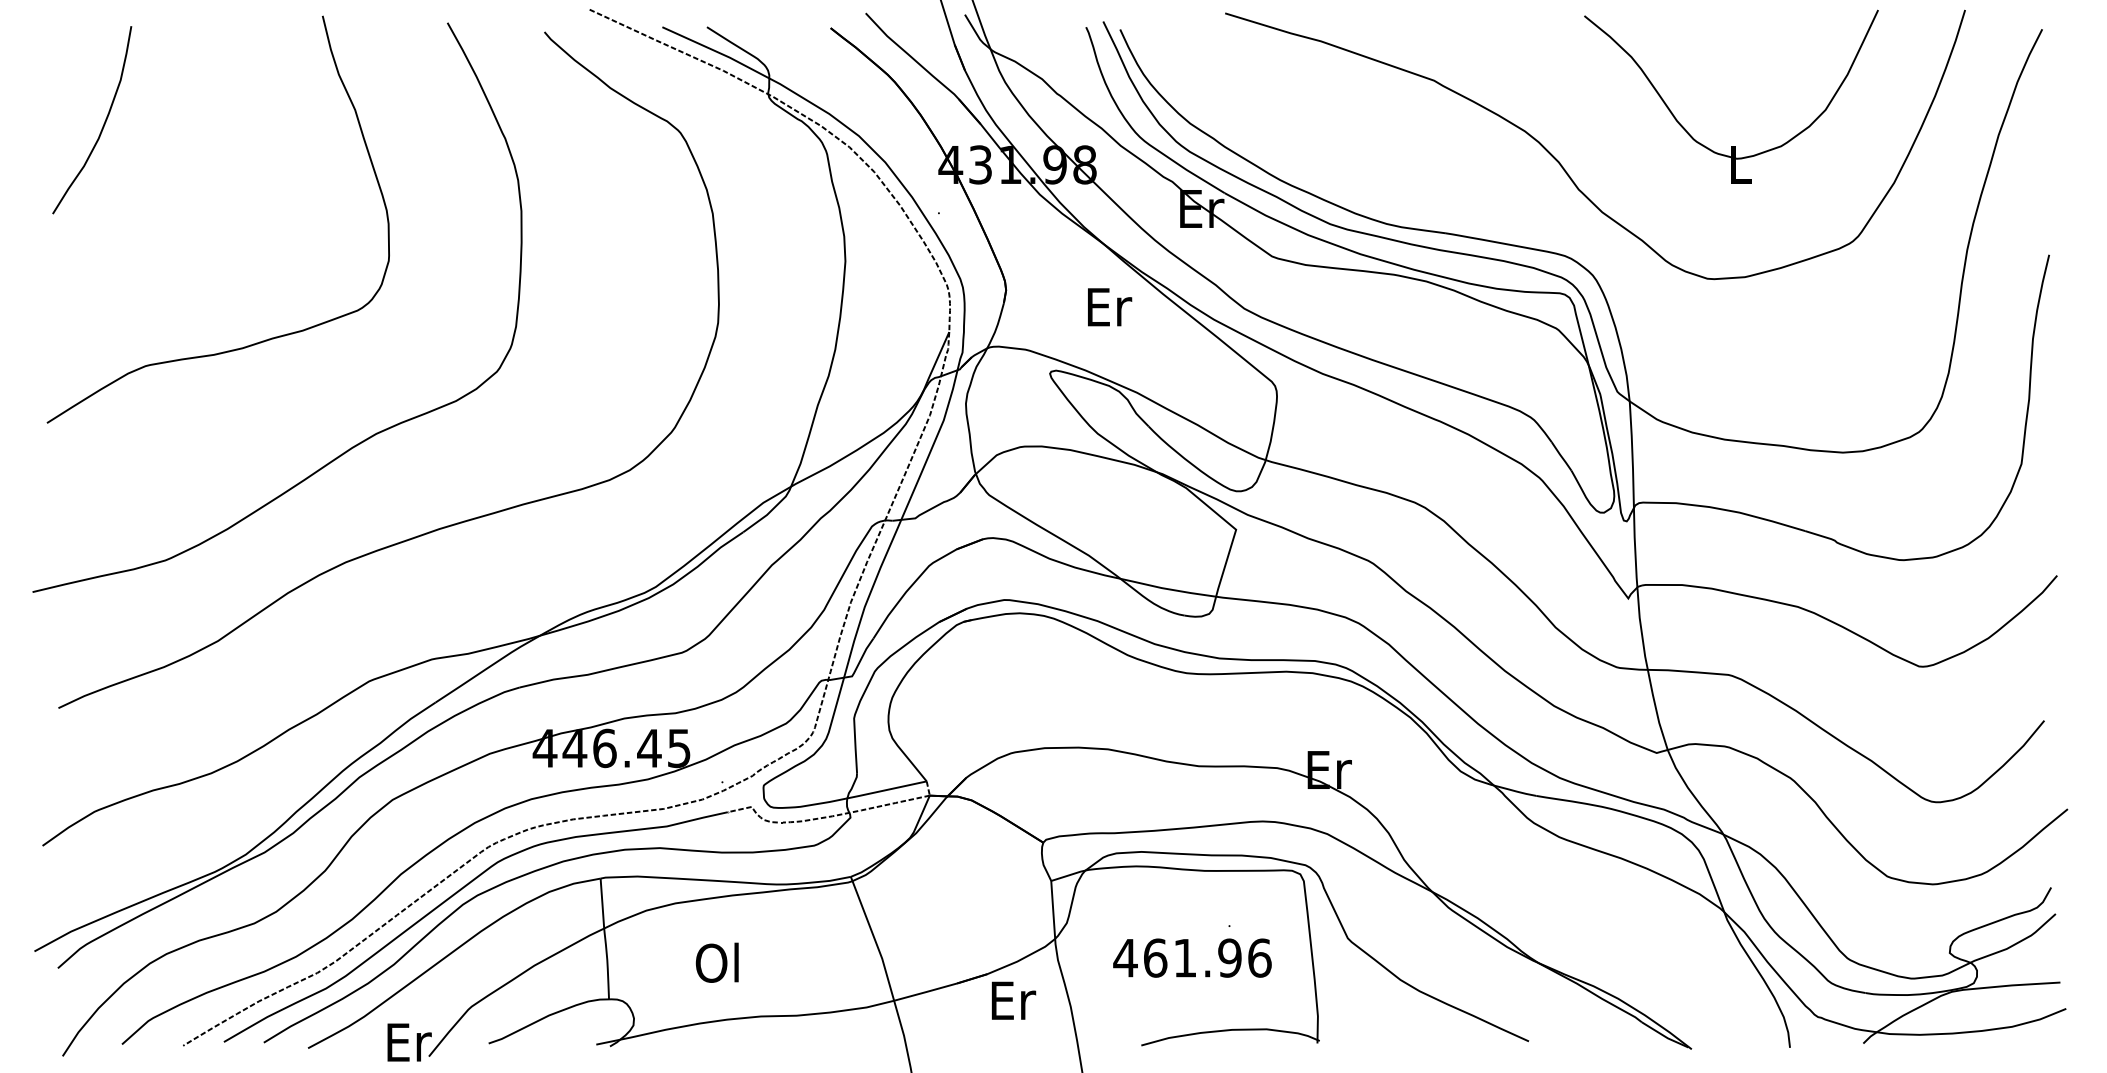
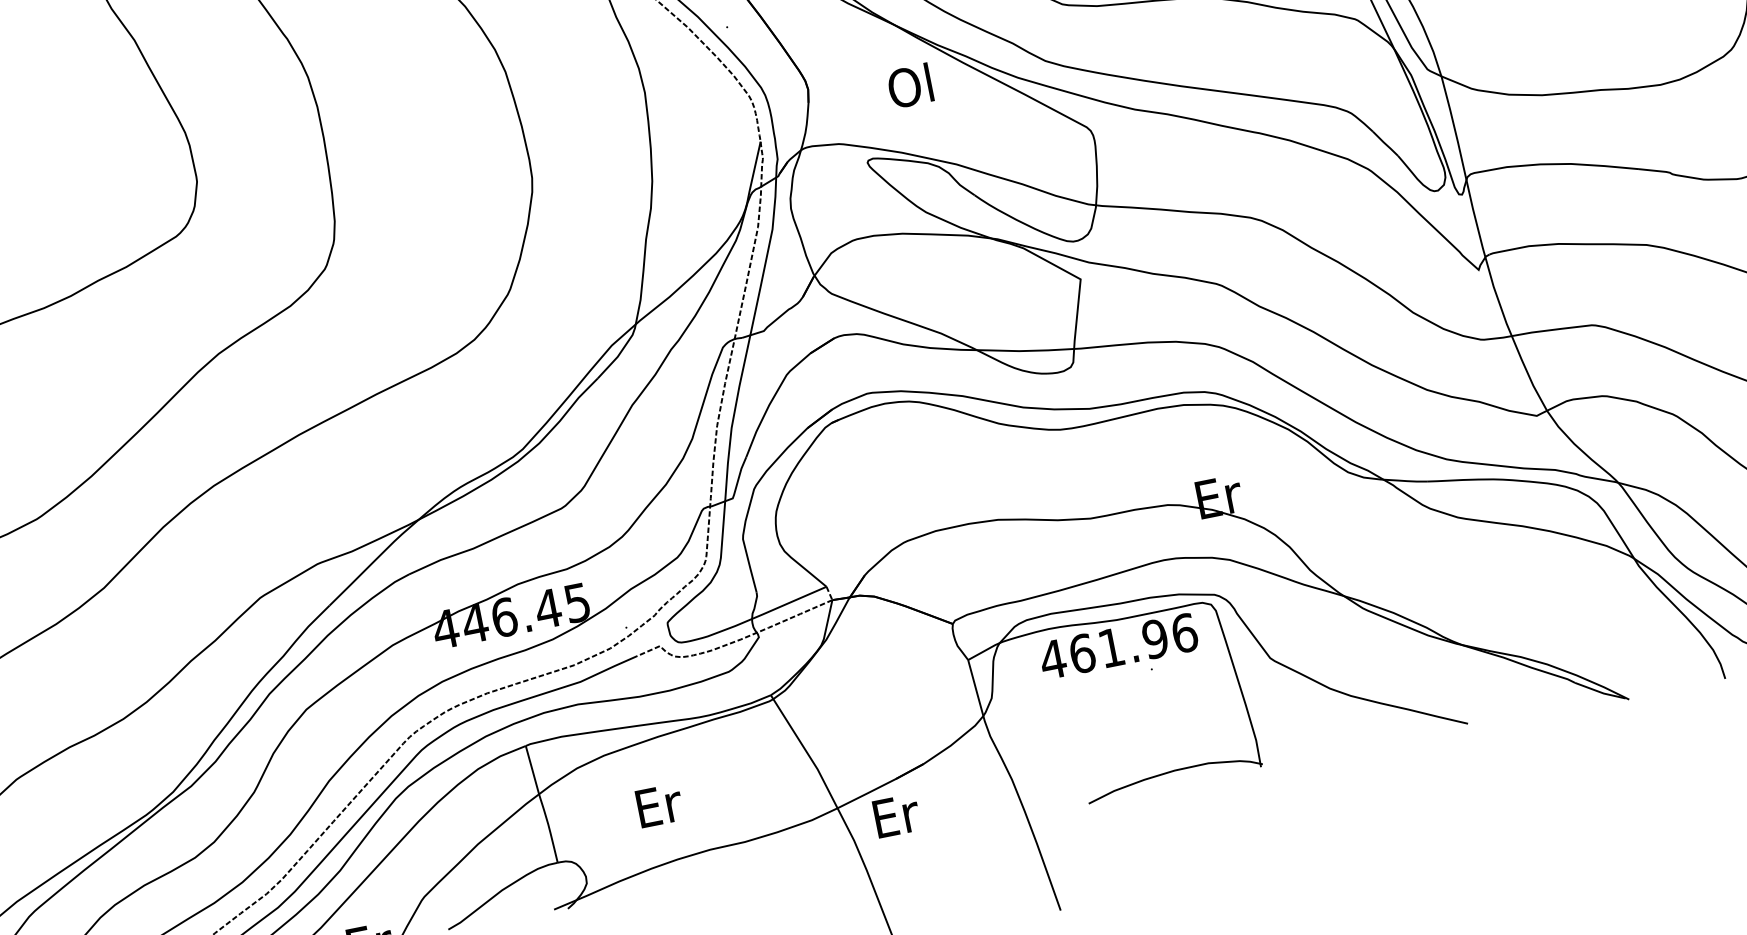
text: (1108, 306) -> (911, 85), Er -> Ol
text: (1192, 957) -> (1118, 645), moved
text: (718, 962) -> (657, 805), Ol -> Er
text: (1013, 1000) -> (896, 815), moved

